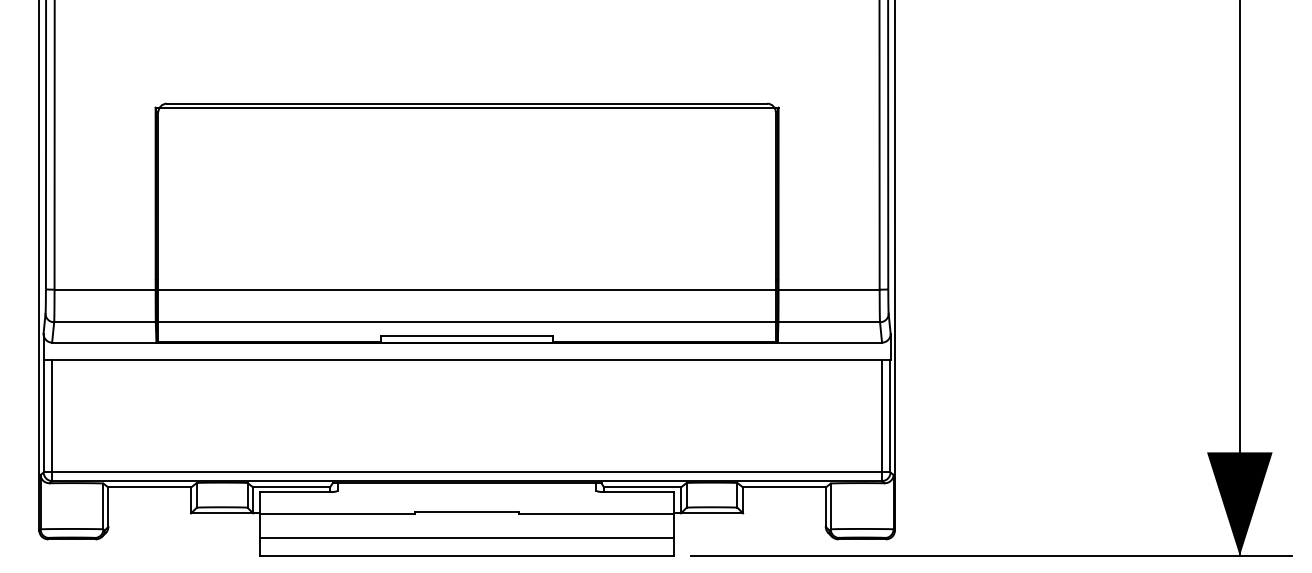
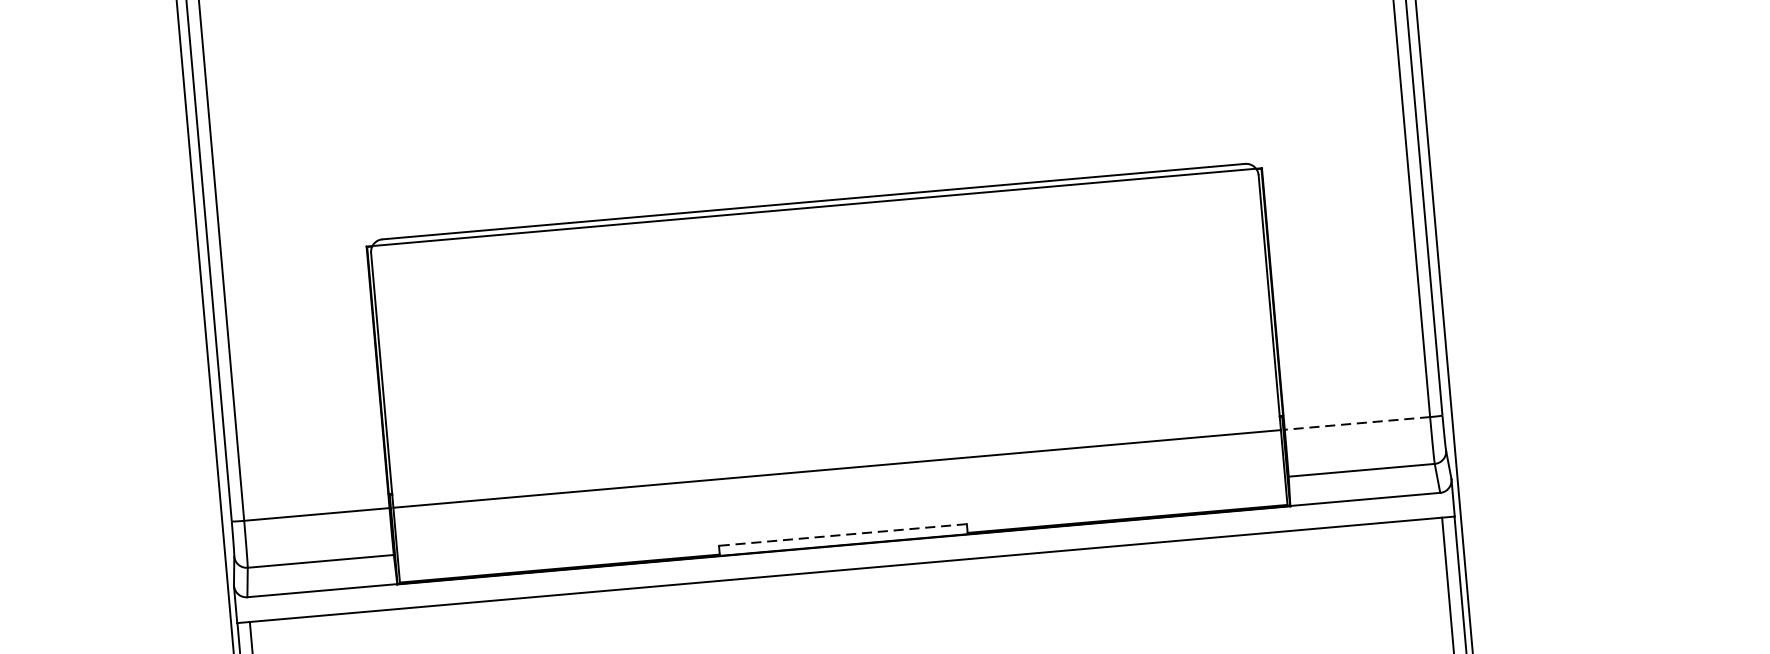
line: (829, 289) -> (1358, 423), solid -> dashed
line: (466, 322) -> (840, 516), removed
line: (466, 335) -> (842, 534), solid -> dashed

